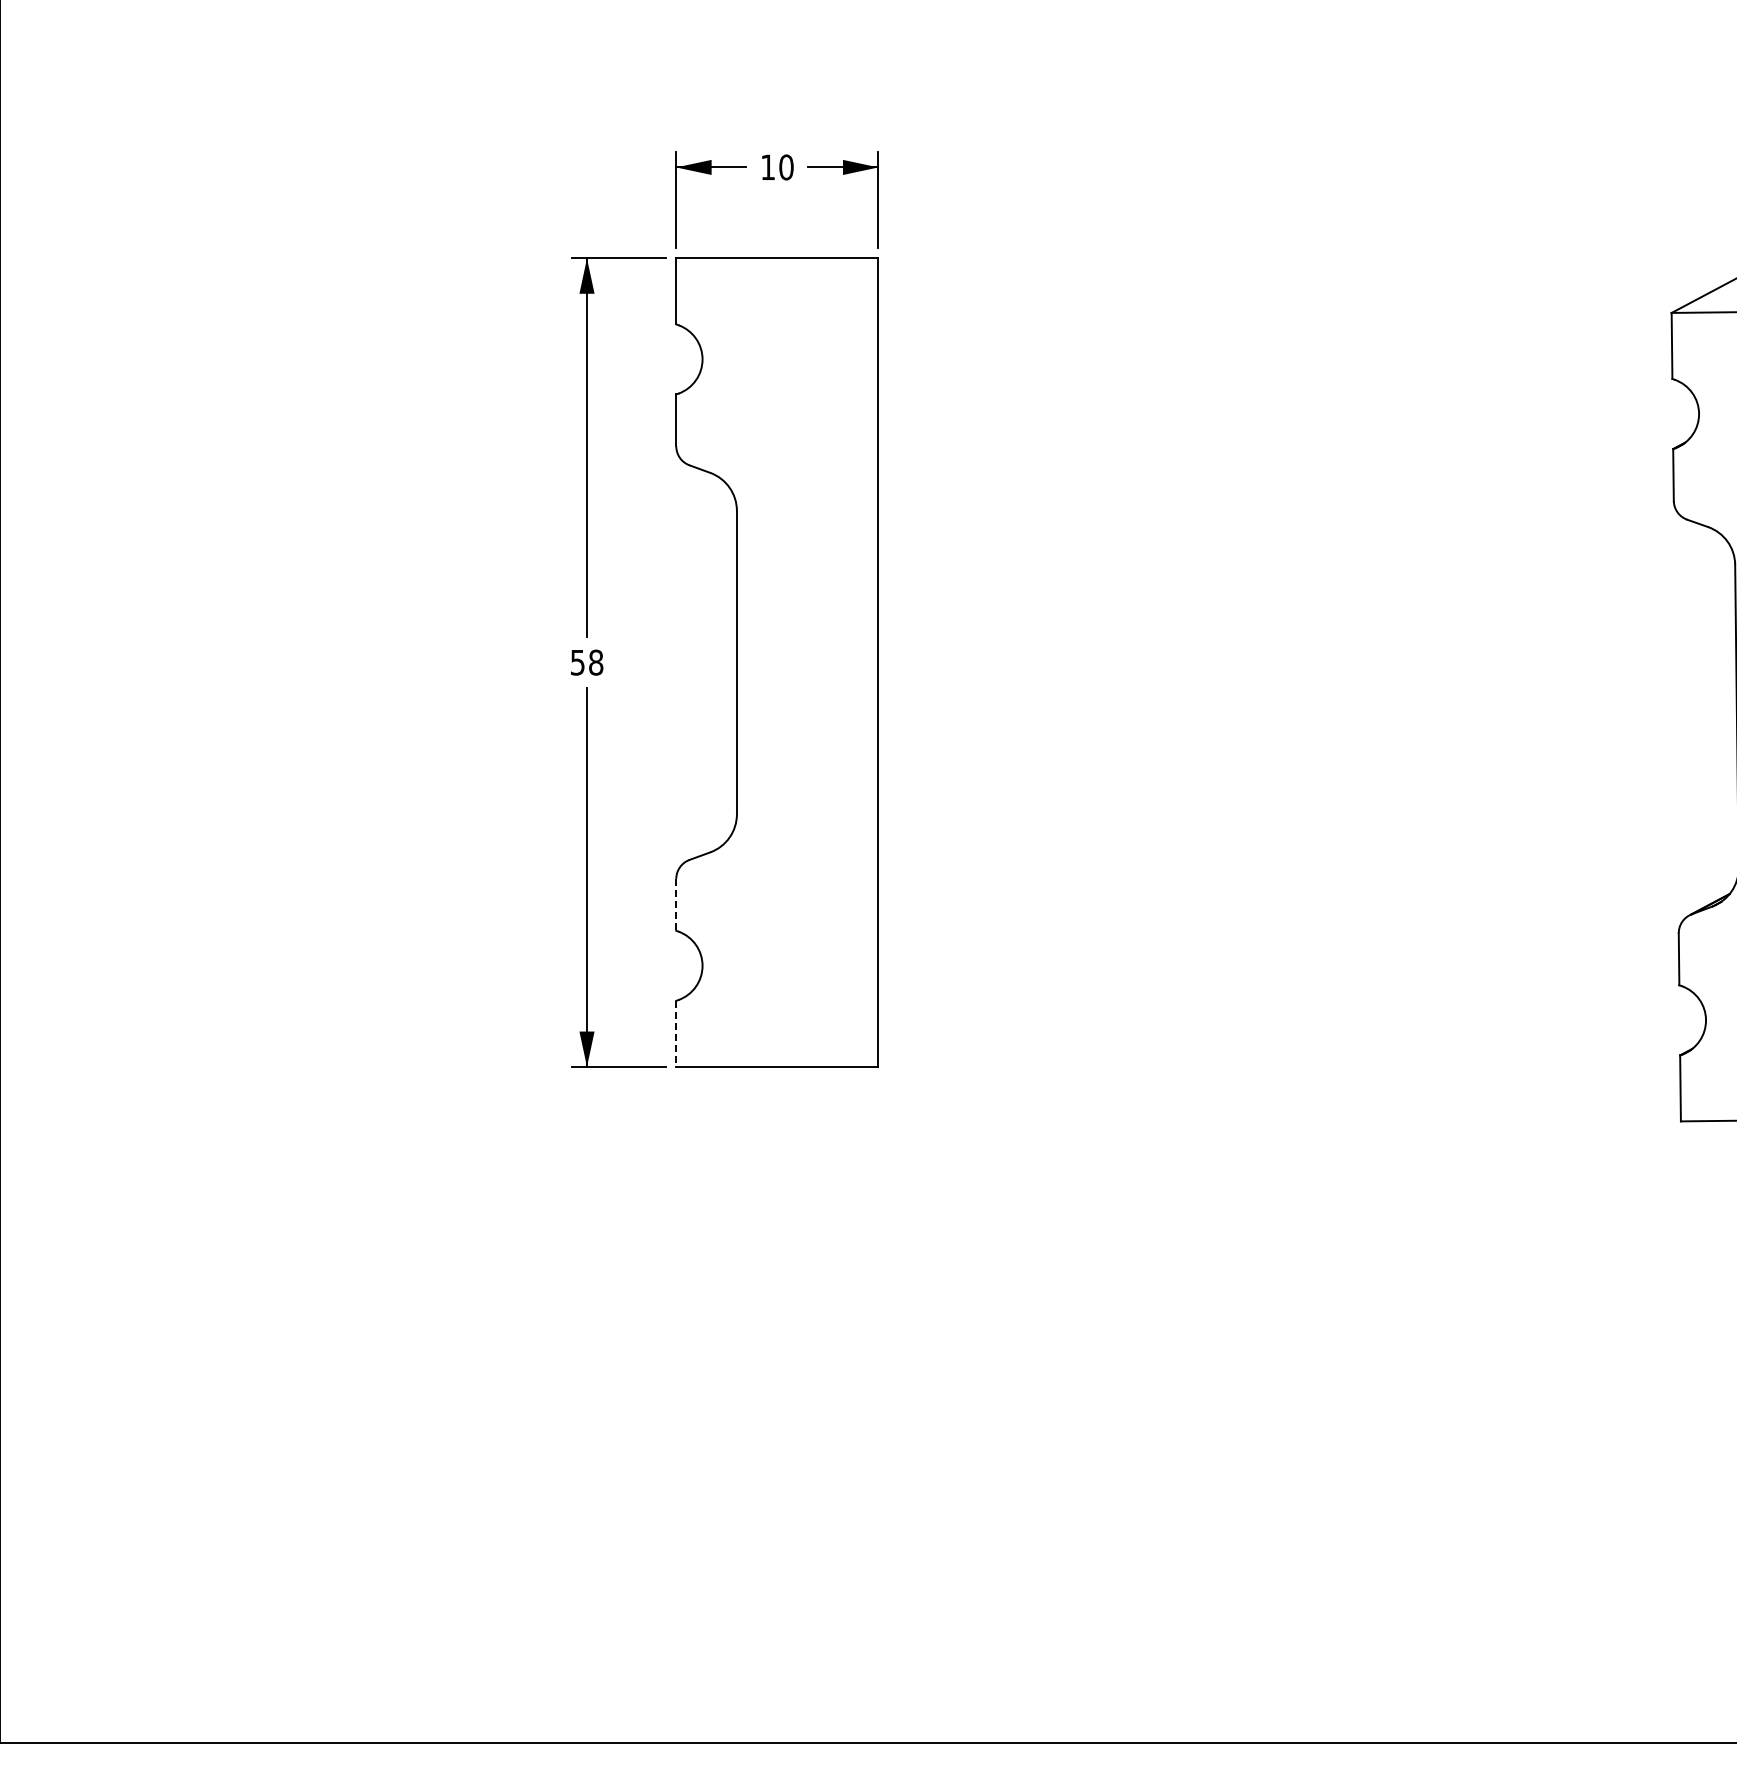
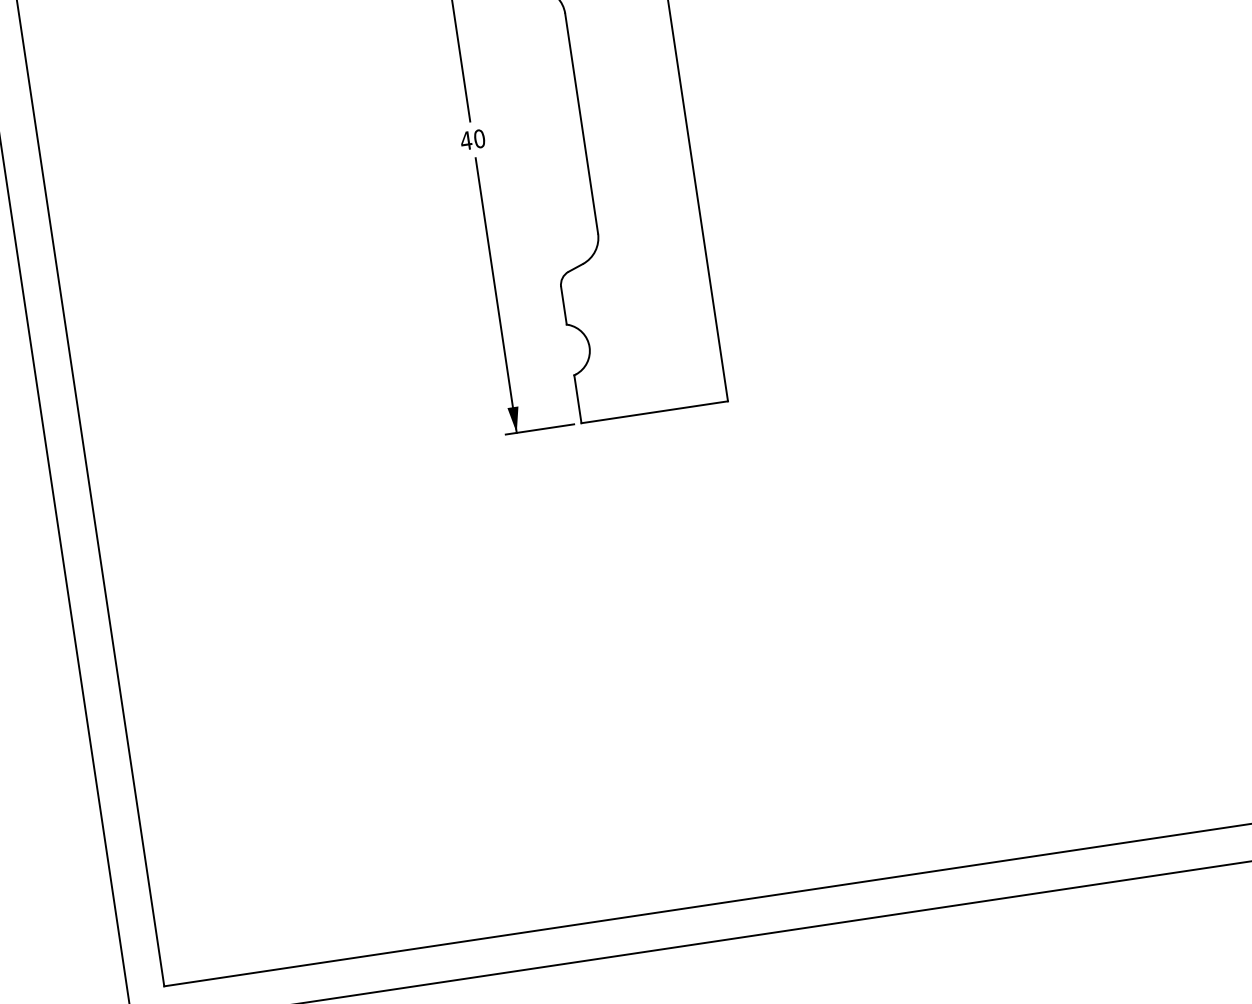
text: (586, 662) -> (472, 139), 58 -> 40
line: (676, 904) -> (564, 305), dashed -> solid
line: (676, 1034) -> (578, 399), dashed -> solid

